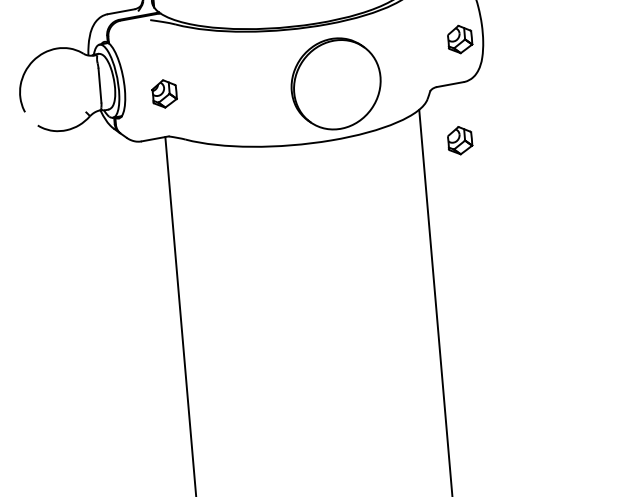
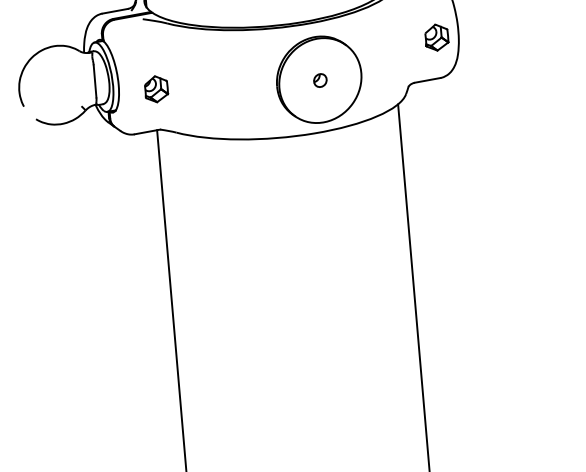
part: (337, 84) -> (320, 80), added
part: (459, 140) -> (436, 133), removed

